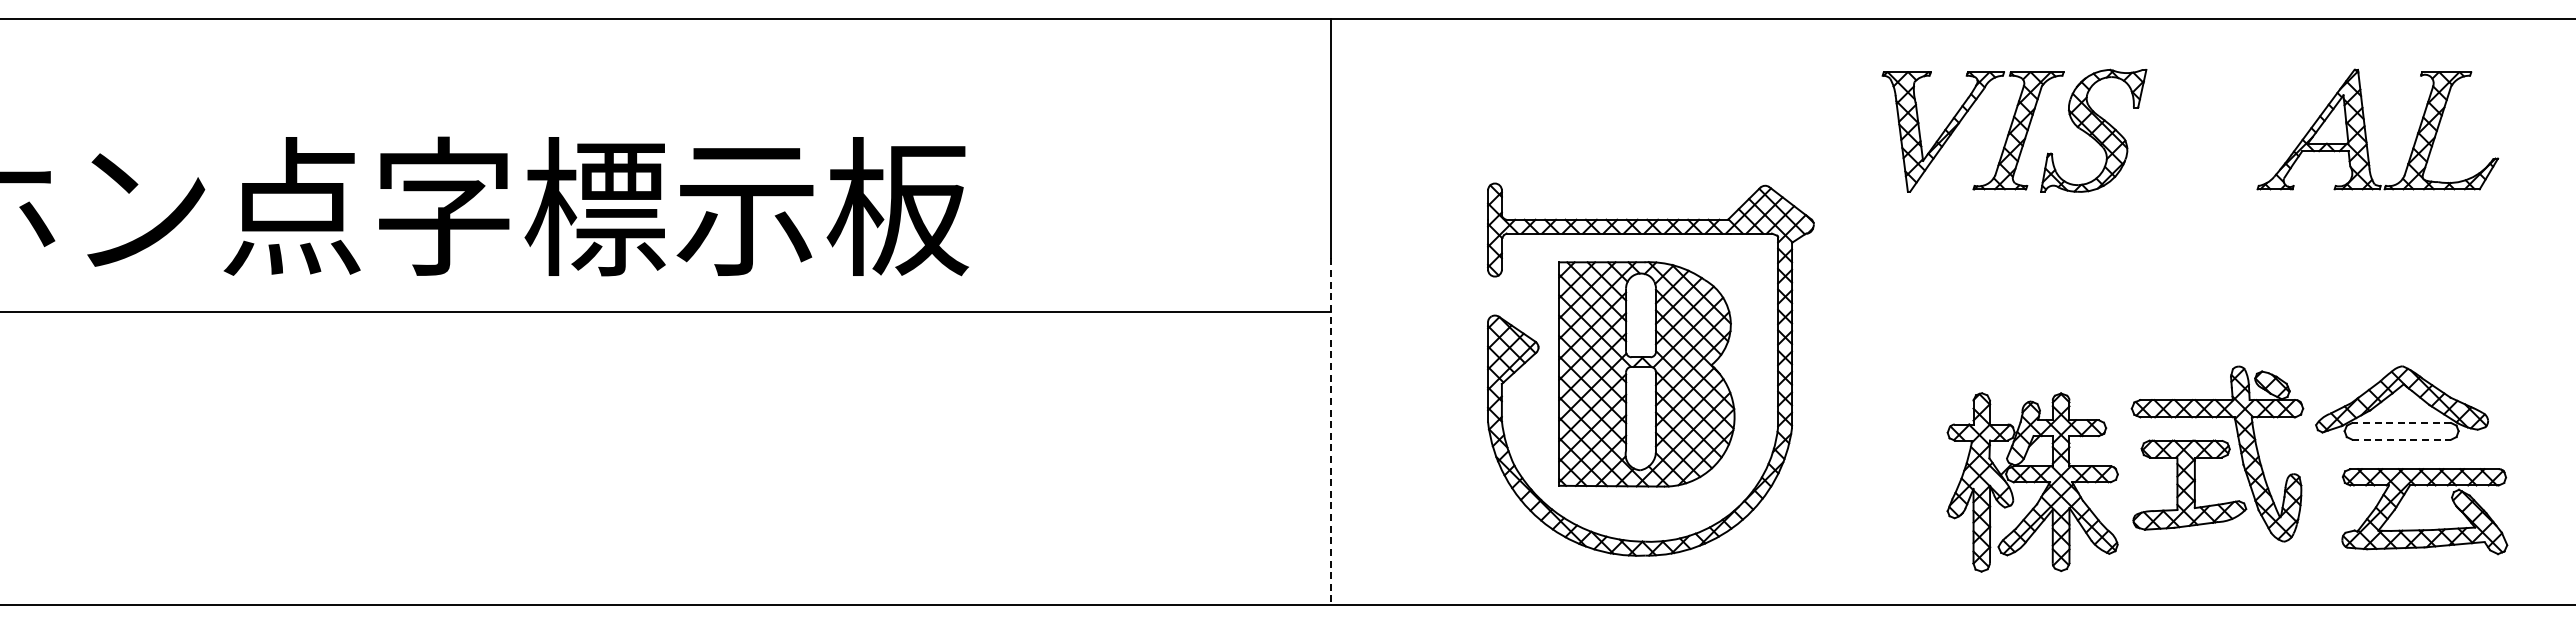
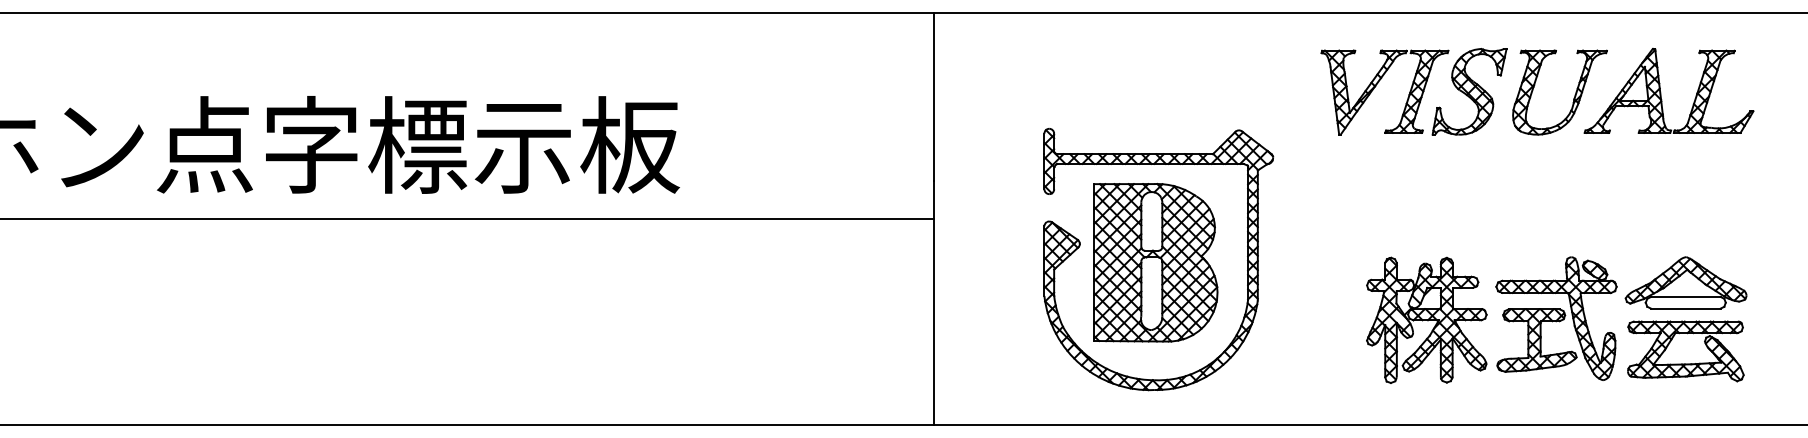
part: (2242, 138) -> (1574, 97), added
line: (2401, 423) -> (1685, 297), dashed -> solid
line: (1331, 432) -> (934, 303), dashed -> solid
line: (2401, 439) -> (1685, 308), dashed -> solid
part: (2032, 482) -> (1426, 320), moved
part: (2424, 529) -> (1685, 363), moved

